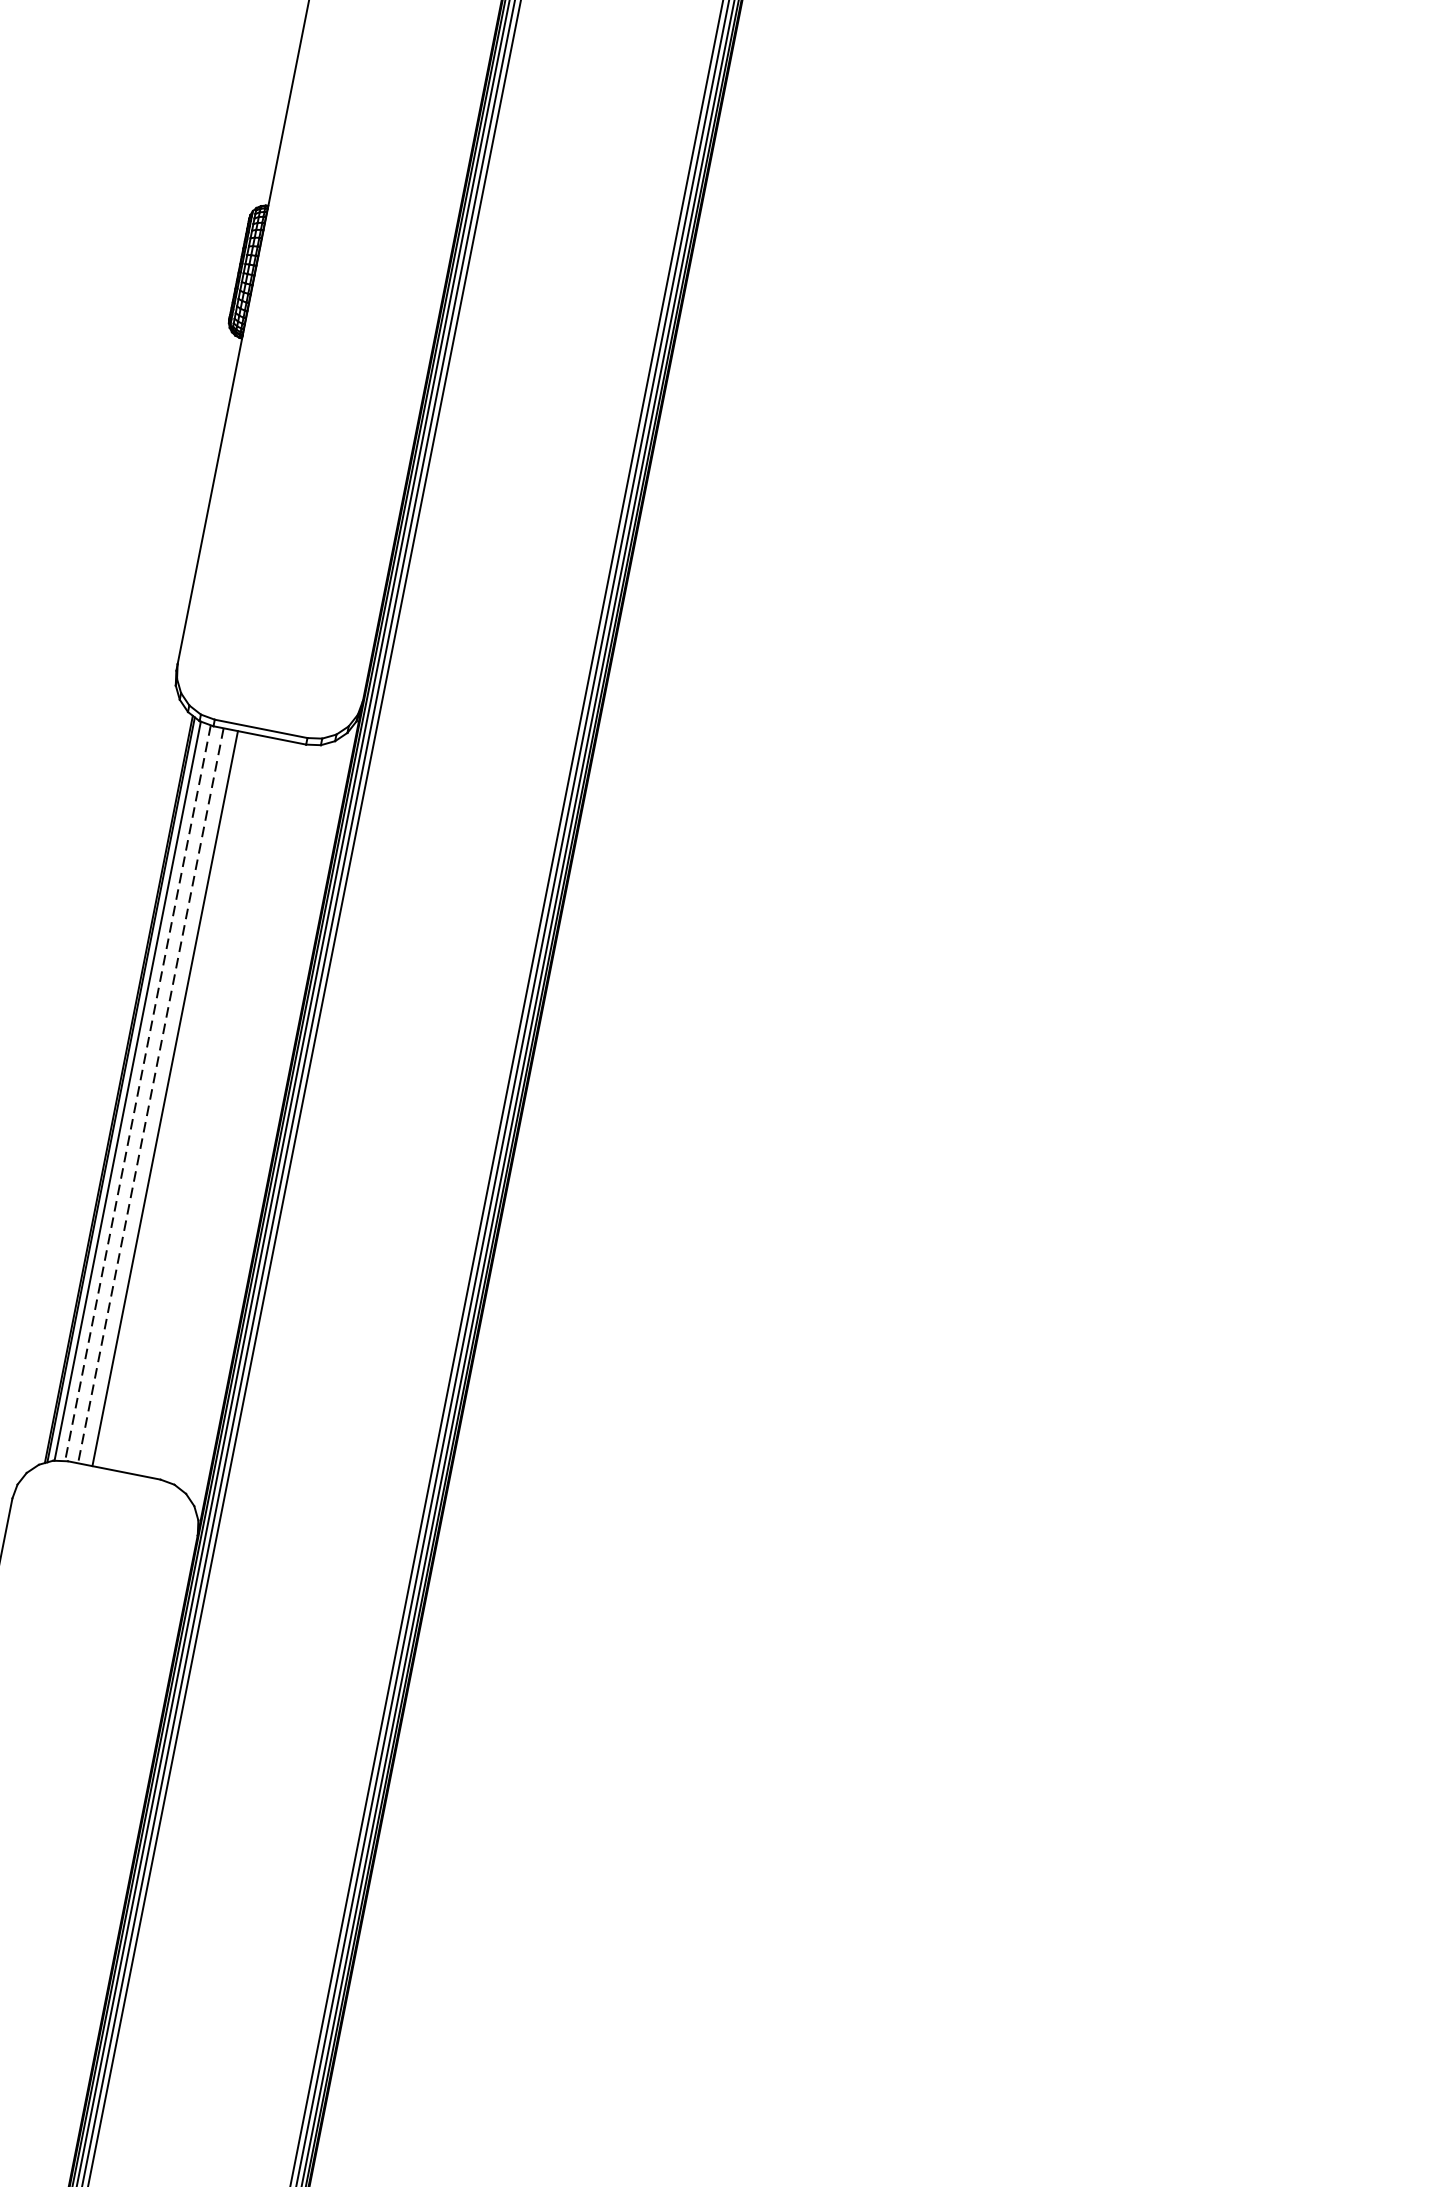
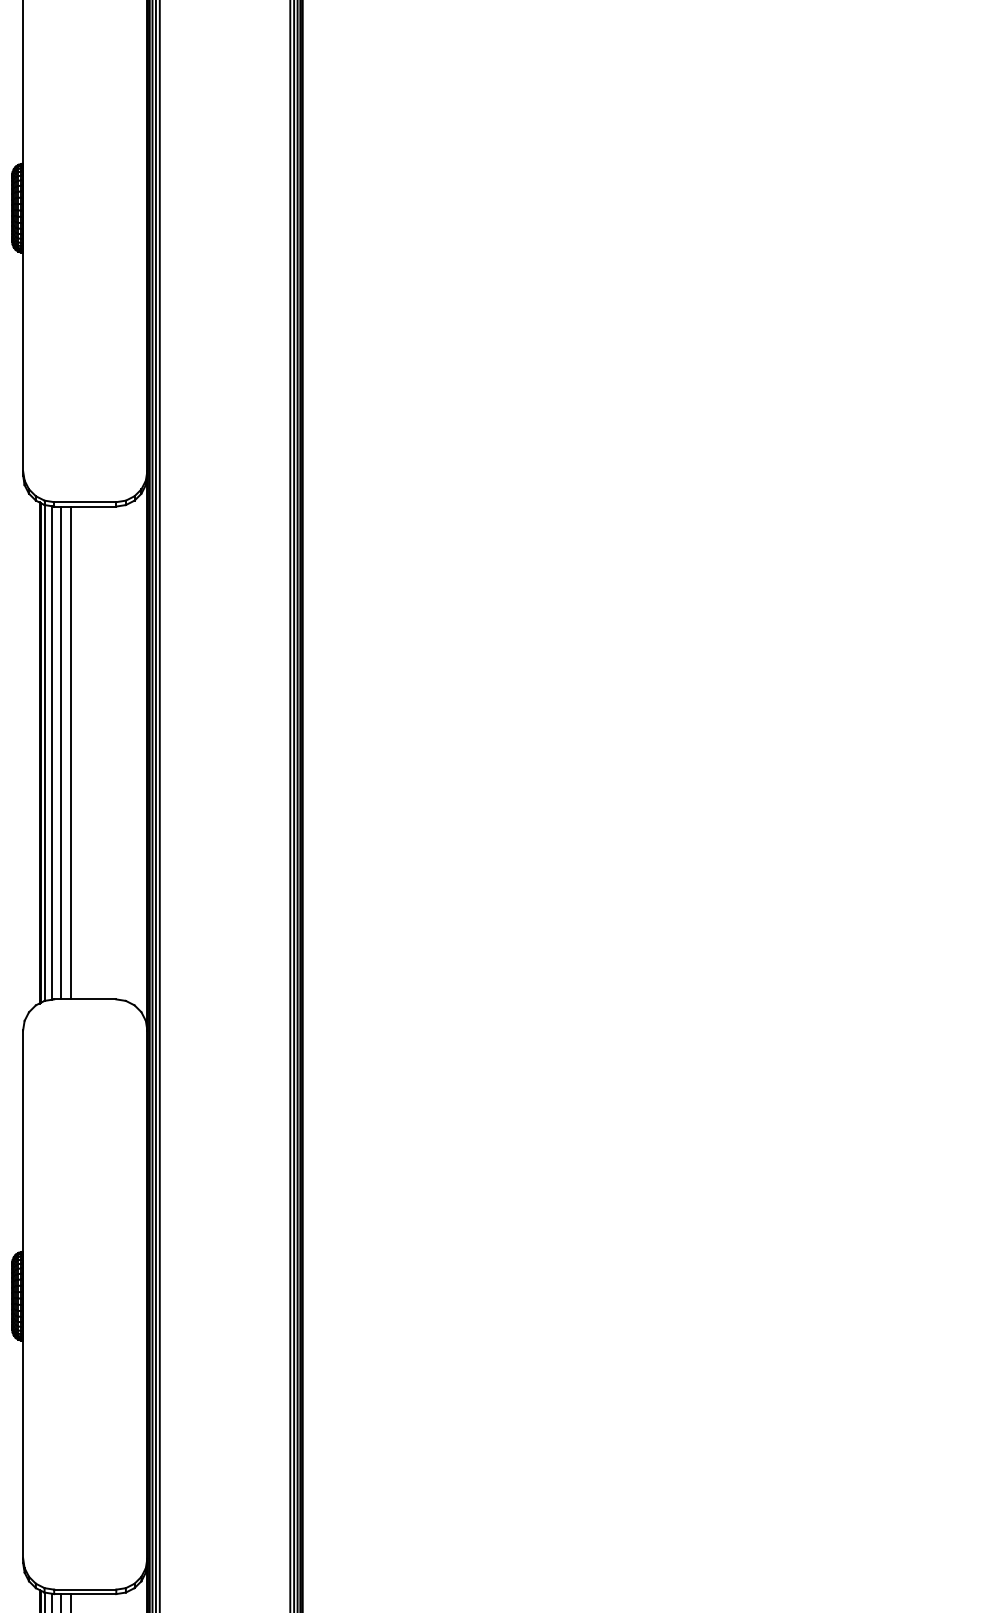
line: (138, 1092) -> (52, 752), dashed -> solid
line: (149, 1096) -> (60, 753), dashed -> solid

